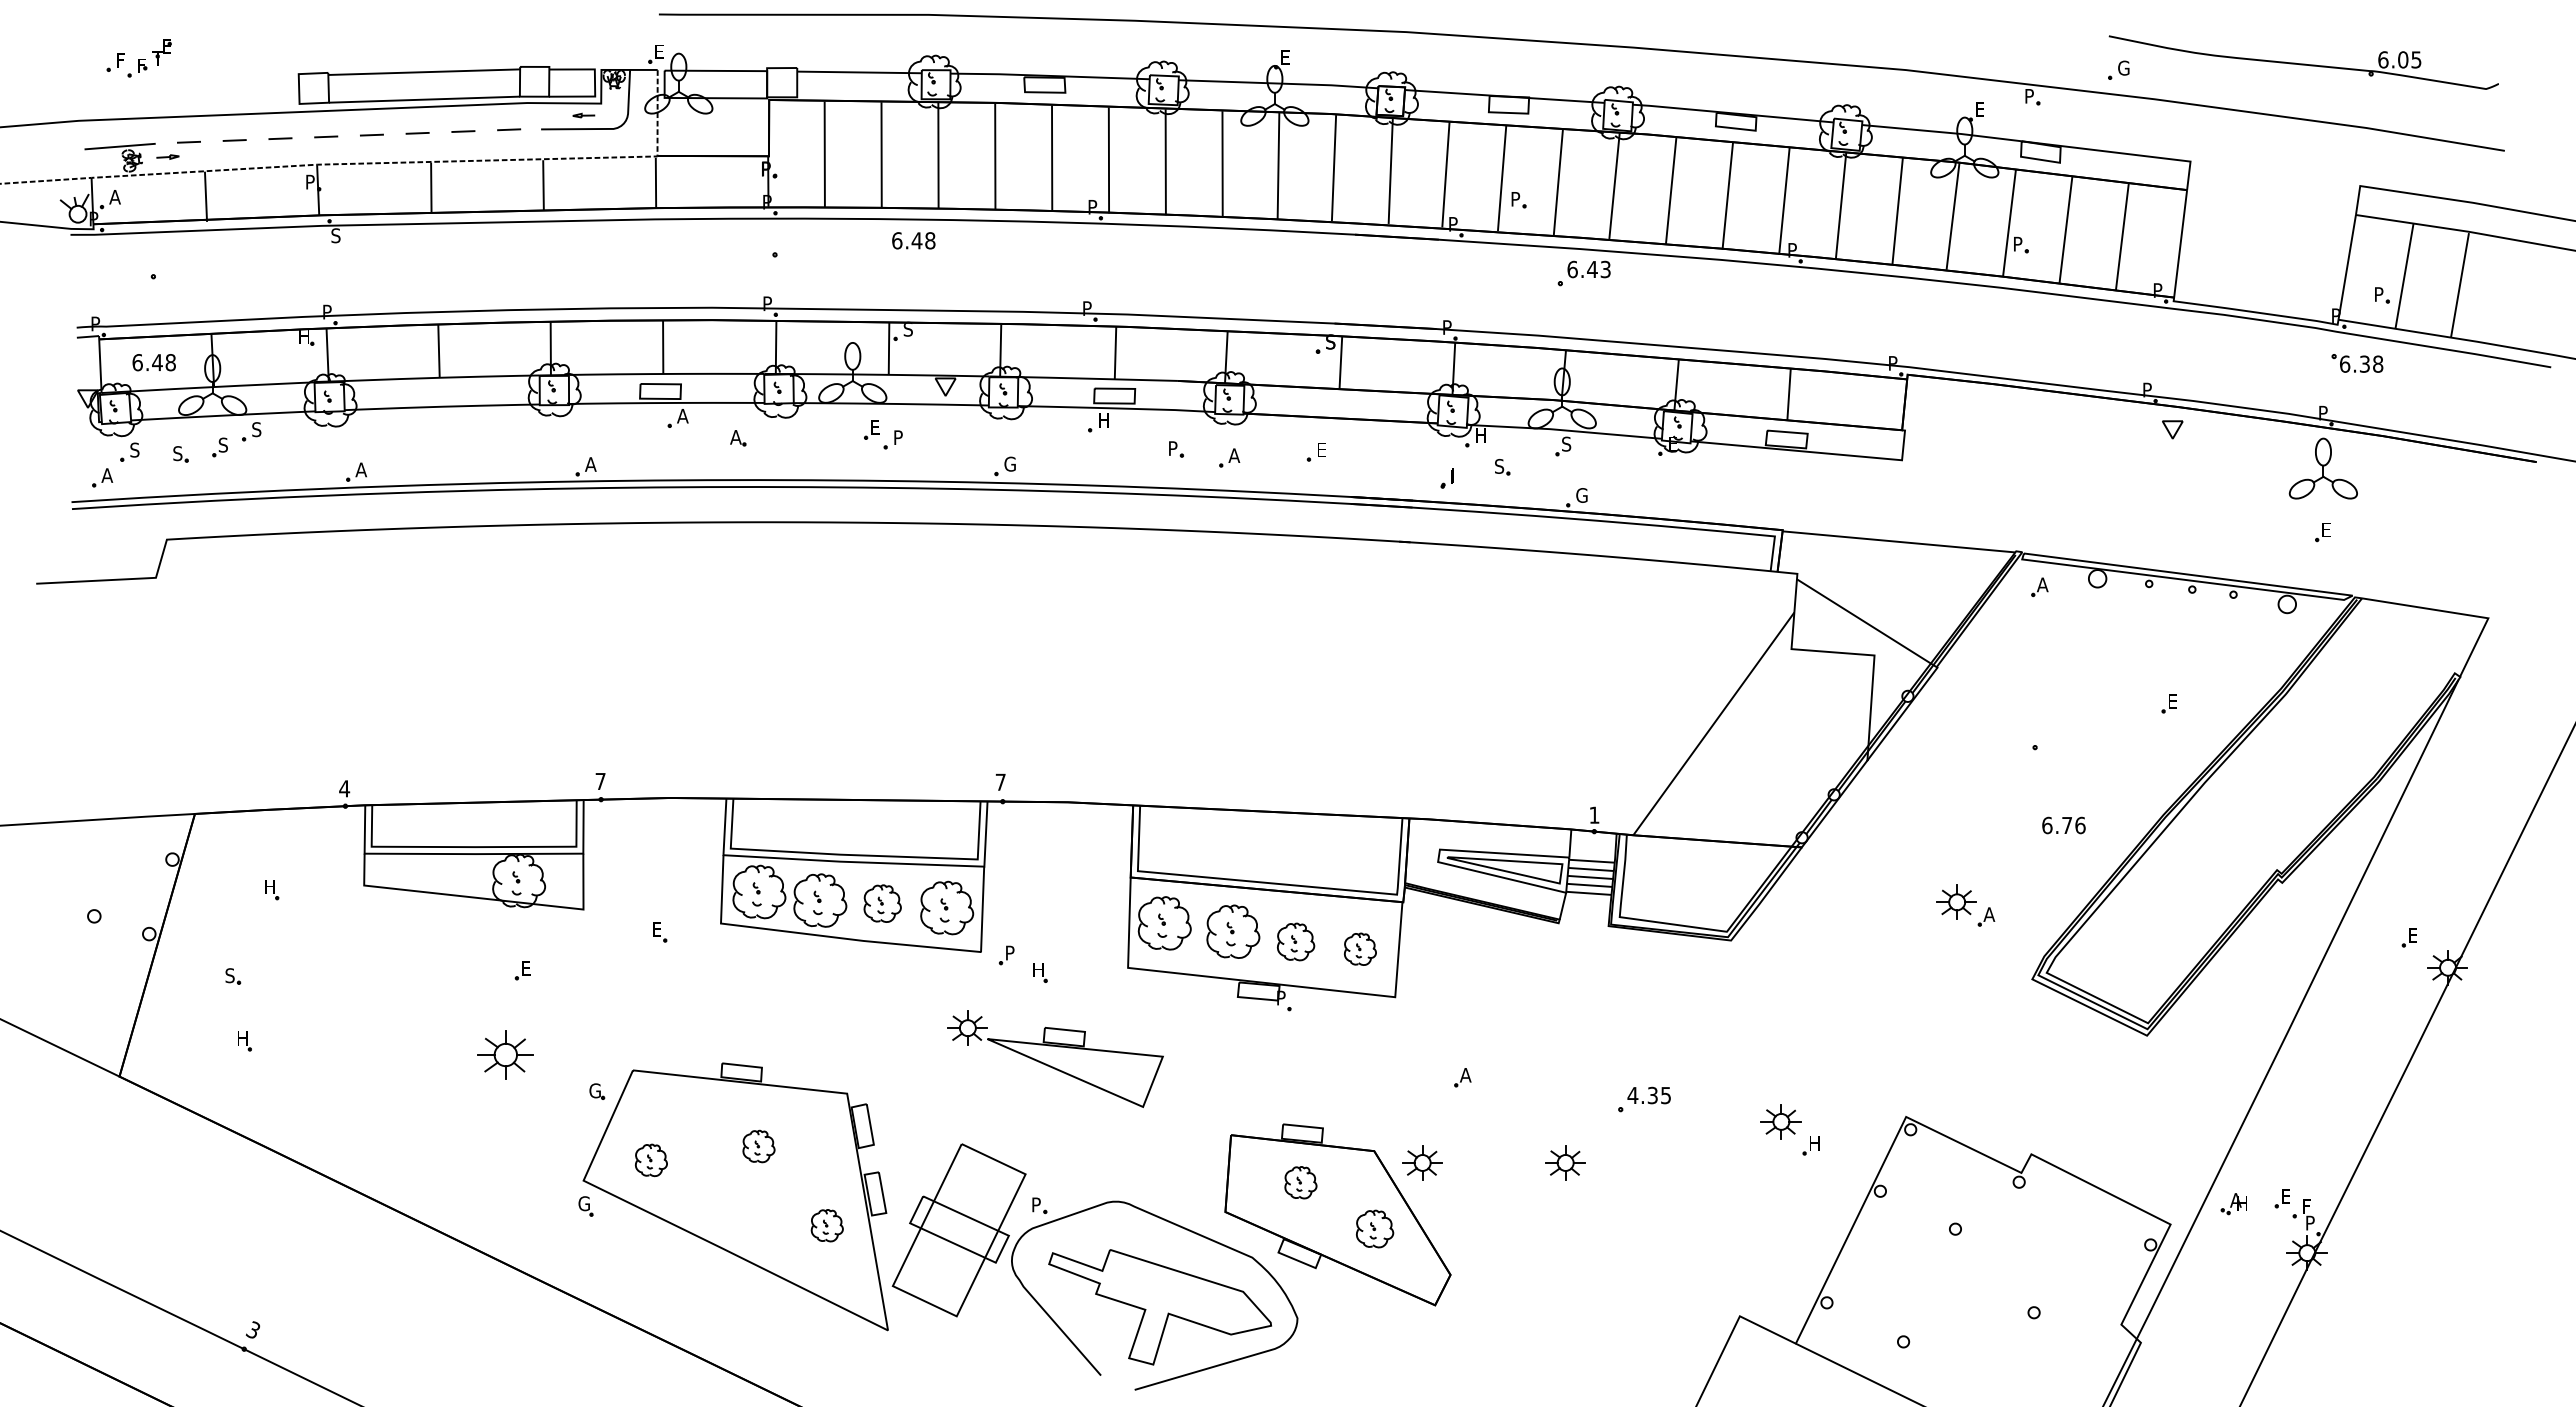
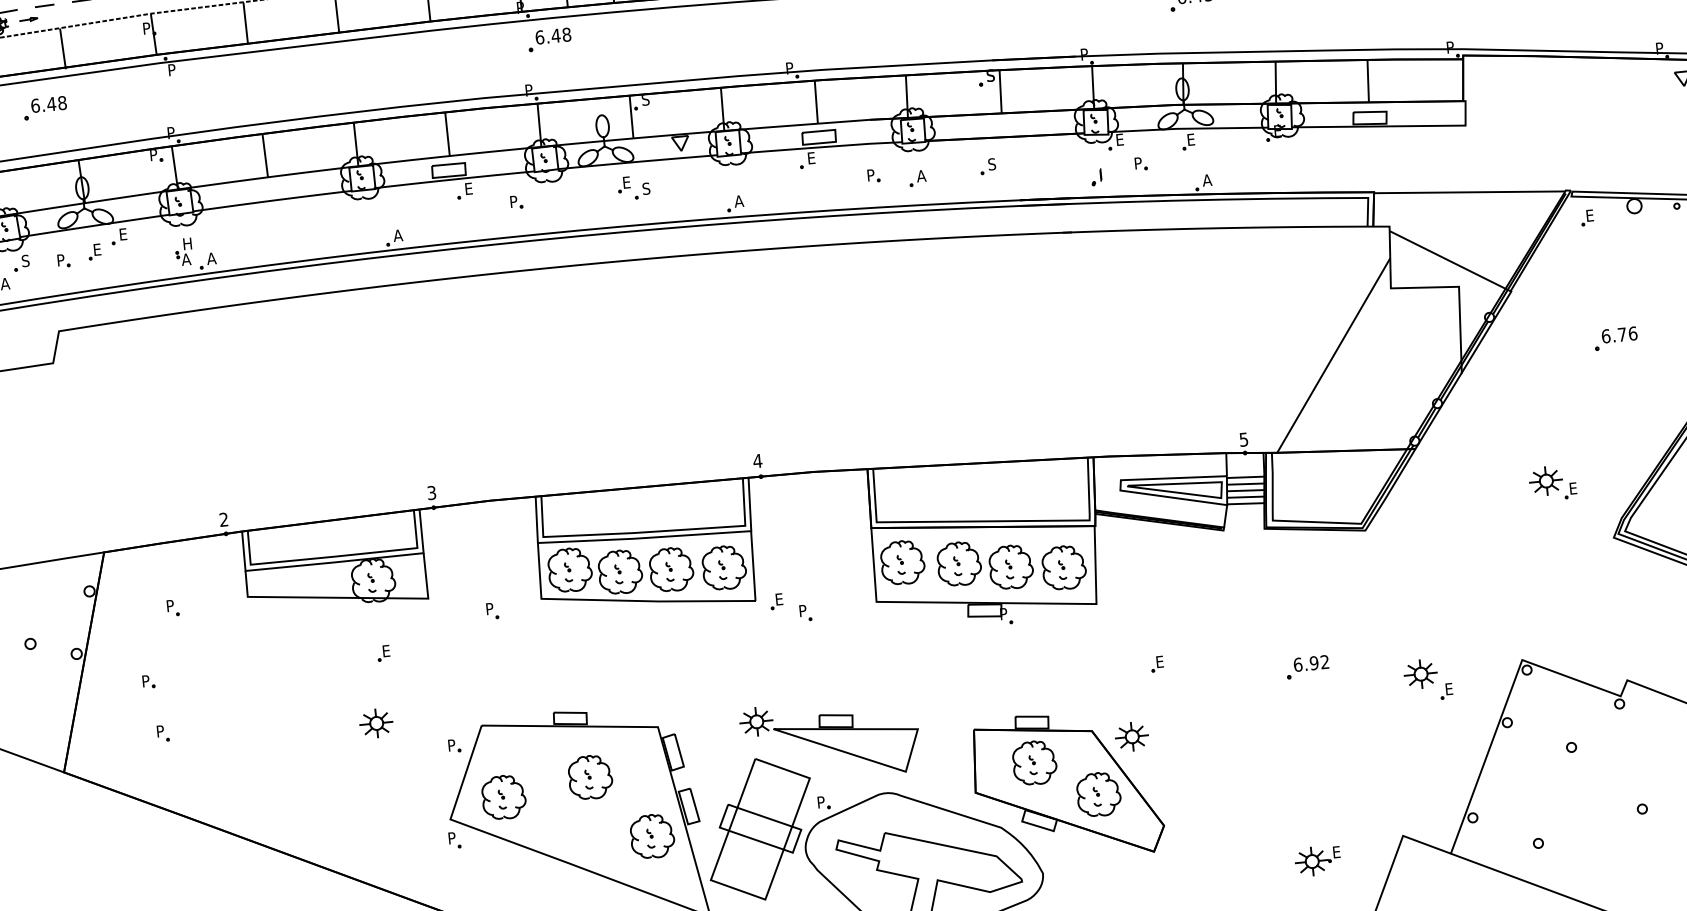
text: (335, 235) -> (171, 69), S -> P
text: (913, 240) -> (553, 35), moved
text: (303, 336) -> (153, 154), H -> P
text: (153, 362) -> (48, 104), moved
text: (682, 415) -> (468, 188), A -> E
text: (1104, 420) -> (812, 158), H -> E
text: (256, 429) -> (123, 234), S -> E
text: (1481, 435) -> (1121, 139), H -> E
text: (735, 437) -> (513, 201), A -> P
text: (897, 437) -> (645, 188), P -> S
text: (1566, 443) -> (1190, 139), S -> E
text: (222, 444) -> (96, 249), S -> E
text: (1321, 449) -> (991, 164), E -> S
text: (177, 453) -> (60, 260), S -> P
part: (328, 458) -> (183, 252), added
text: (1009, 463) -> (738, 200), G -> A
text: (1499, 465) -> (1138, 162), S -> P
text: (1581, 495) -> (1207, 180), G -> A
text: (2042, 584) -> (1590, 215), A -> E
text: (600, 781) -> (431, 492), 7 -> 3
text: (1000, 781) -> (757, 460), 7 -> 4
text: (344, 788) -> (223, 519), 4 -> 2
text: (1594, 814) -> (1243, 439), 1 -> 5
text: (2063, 825) -> (1619, 334), moved
text: (269, 886) -> (170, 605), H -> P
part: (882, 903) -> (671, 569), size x1.43
text: (1989, 914) -> (1573, 488), A -> E
text: (657, 929) -> (490, 608), E -> P
part: (1295, 941) -> (1010, 566), size x1.43
part: (1360, 949) -> (1064, 568), size x1.67
text: (1010, 952) -> (779, 598), P -> E
text: (1038, 969) -> (803, 610), H -> P
text: (229, 975) -> (145, 681), S -> P
text: (242, 1038) -> (161, 731), H -> P
part: (504, 1054) -> (375, 723), size x0.71
part: (1055, 1058) -> (830, 739), moved
text: (1465, 1075) -> (1160, 662), A -> E
text: (594, 1090) -> (451, 745), G -> P
text: (1648, 1095) -> (1310, 663), 4.35 -> 6.92
text: (1815, 1143) -> (1450, 689), H -> E
part: (758, 1146) -> (590, 777), size x1.67
part: (651, 1160) -> (504, 797), size x1.67
part: (1565, 1162) -> (1248, 724), removed
part: (1300, 1182) -> (1034, 762), size x1.67
text: (583, 1203) -> (452, 838), G -> P
part: (827, 1225) -> (652, 836), size x1.67
part: (1374, 1228) -> (1098, 794), size x1.43
part: (1633, 1336) -> (1318, 860), added

